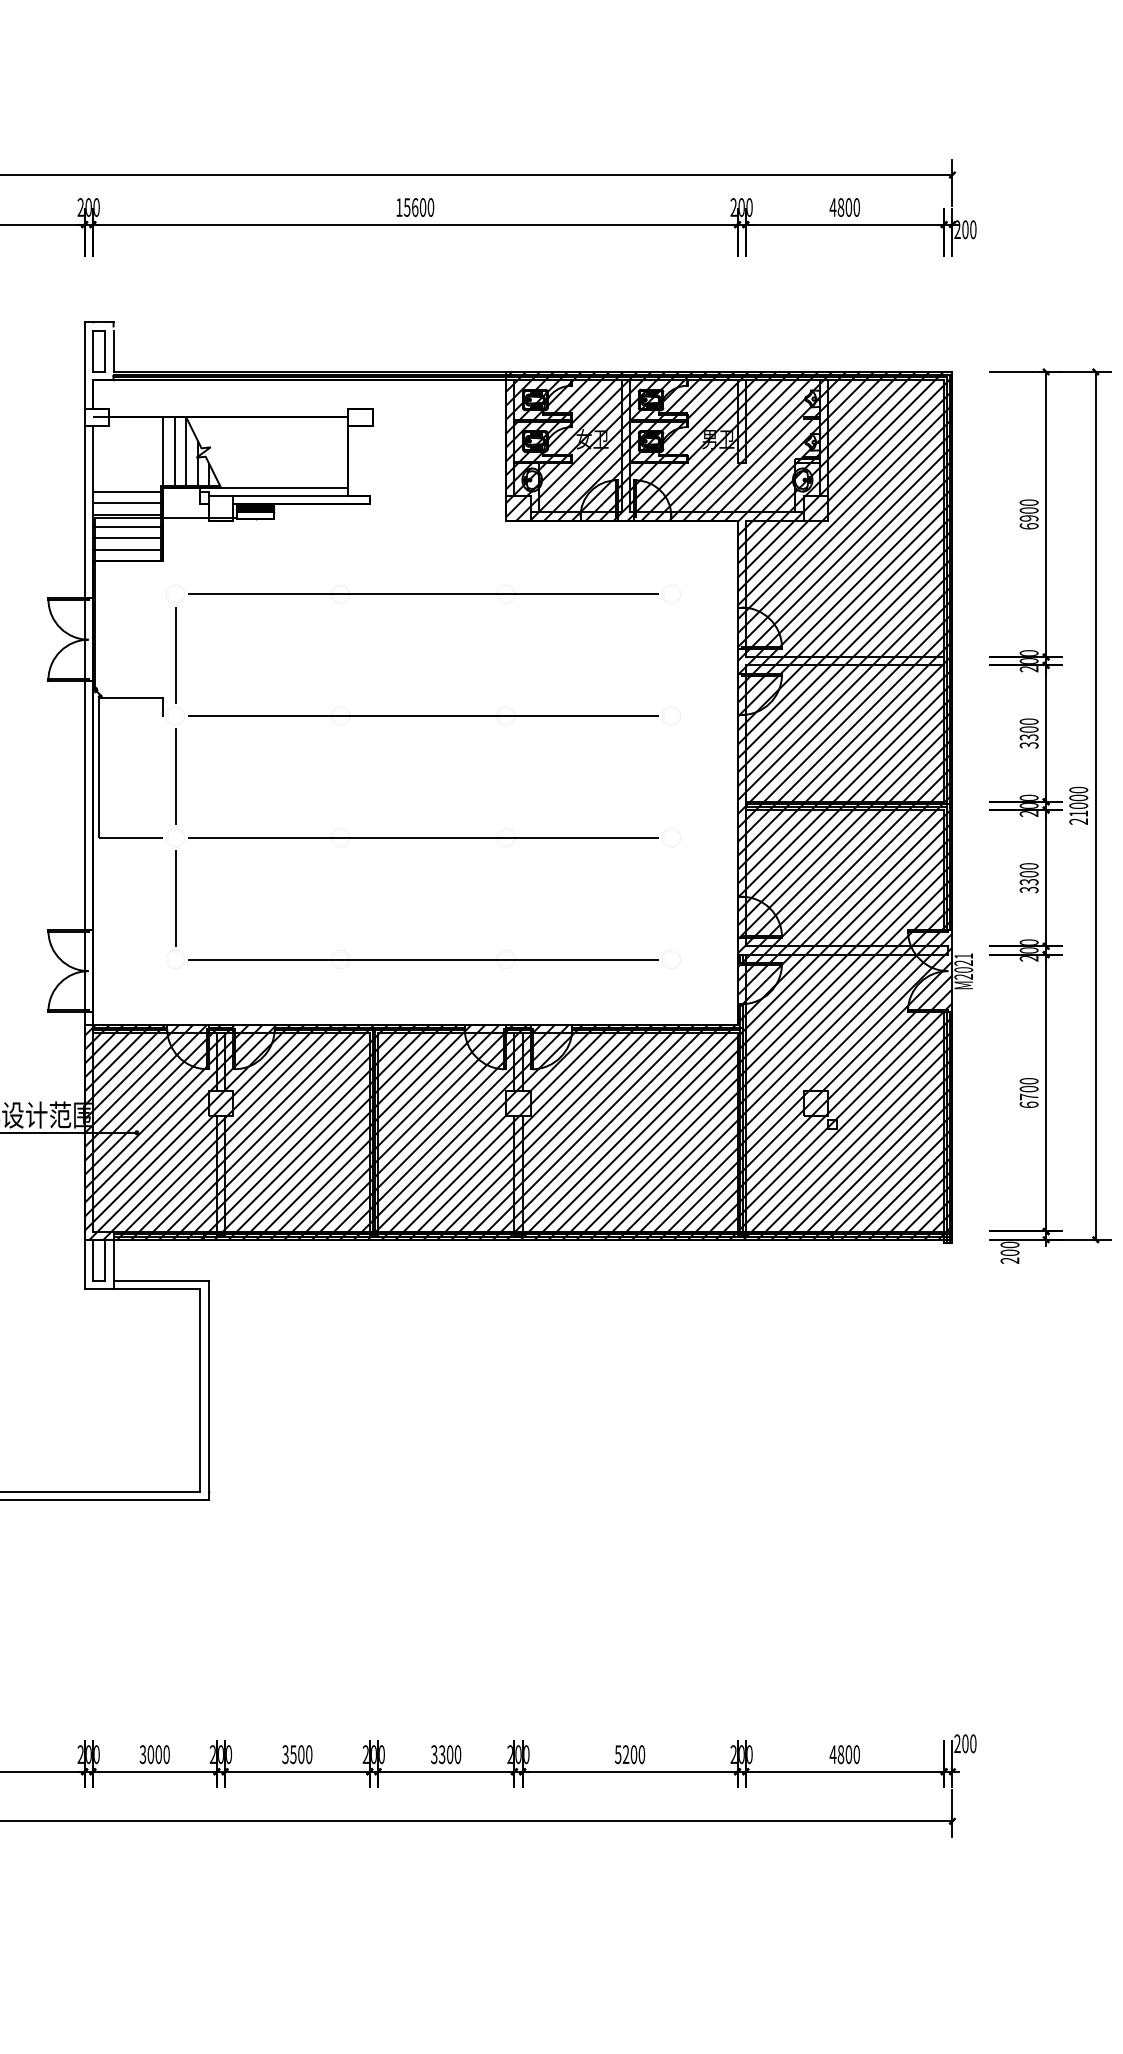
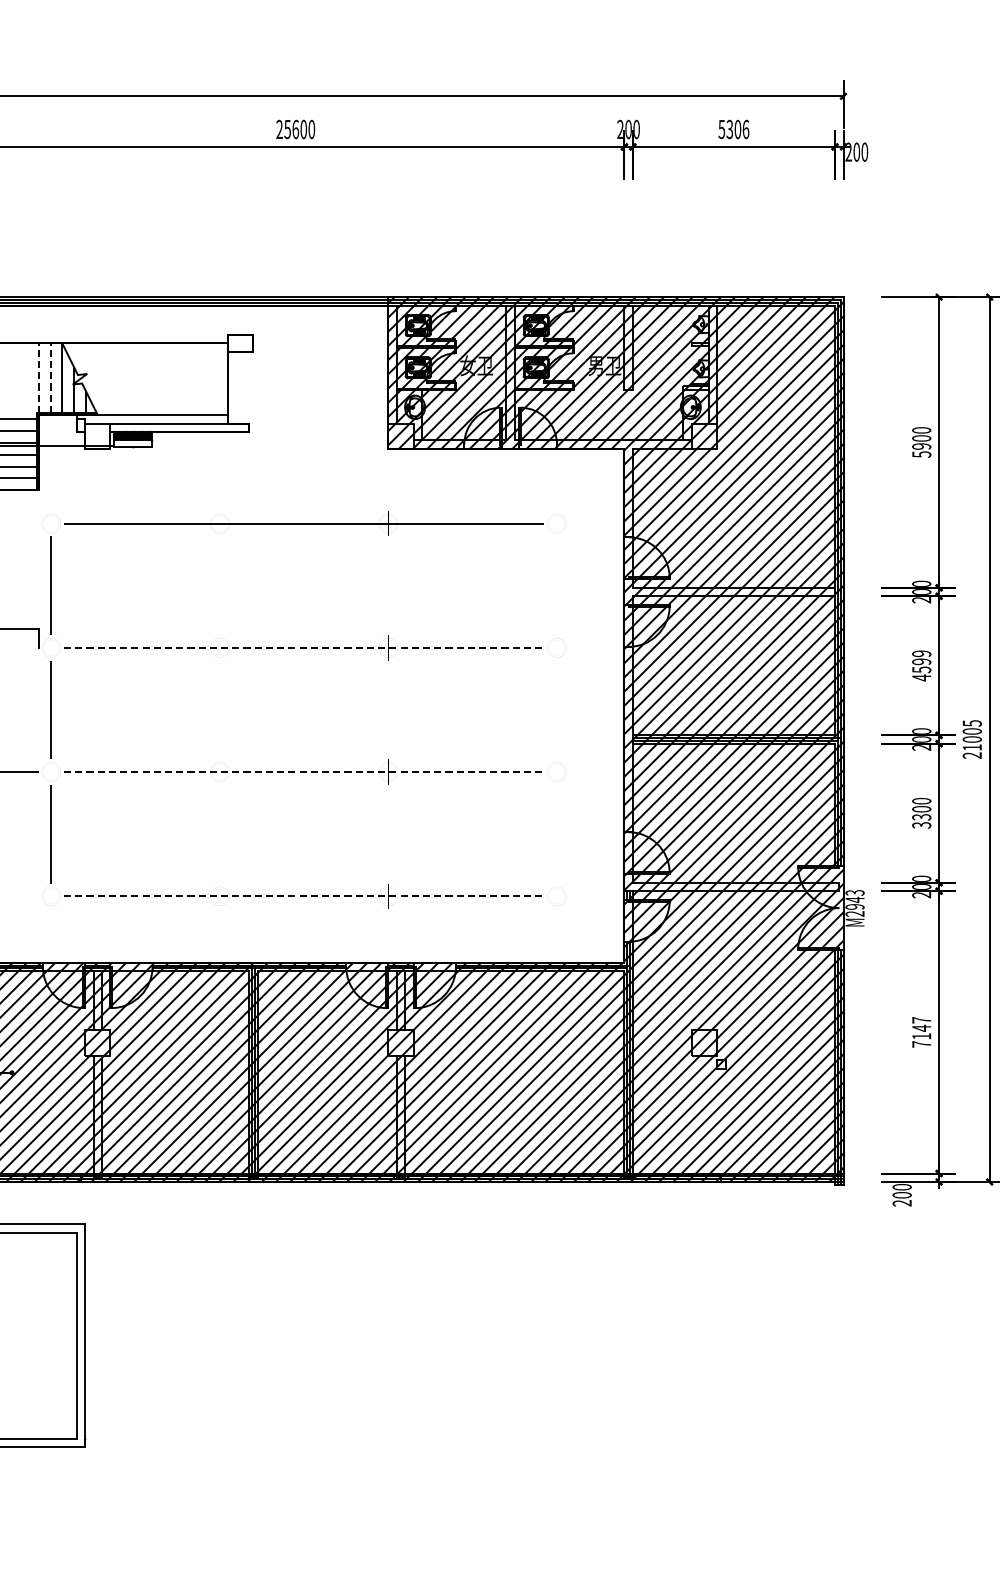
text: (399, 207) -> (279, 129), 15600 -> 25600
text: (844, 207) -> (733, 129), 4800 -> 5306
line: (163, 451) -> (39, 378), solid -> dashed
line: (174, 451) -> (50, 378), solid -> dashed
text: (1028, 526) -> (921, 454), 6900 -> 5900
line: (423, 716) -> (304, 648), solid -> dashed
text: (1028, 733) -> (921, 665), 3300 -> 4599
text: (1078, 789) -> (972, 722), 21000 -> 21005
line: (423, 837) -> (304, 771), solid -> dashed
line: (423, 959) -> (304, 896), solid -> dashed
text: (963, 962) -> (854, 899), M2021 -> M2943
text: (1028, 1093) -> (921, 1032), 6700 -> 7147

